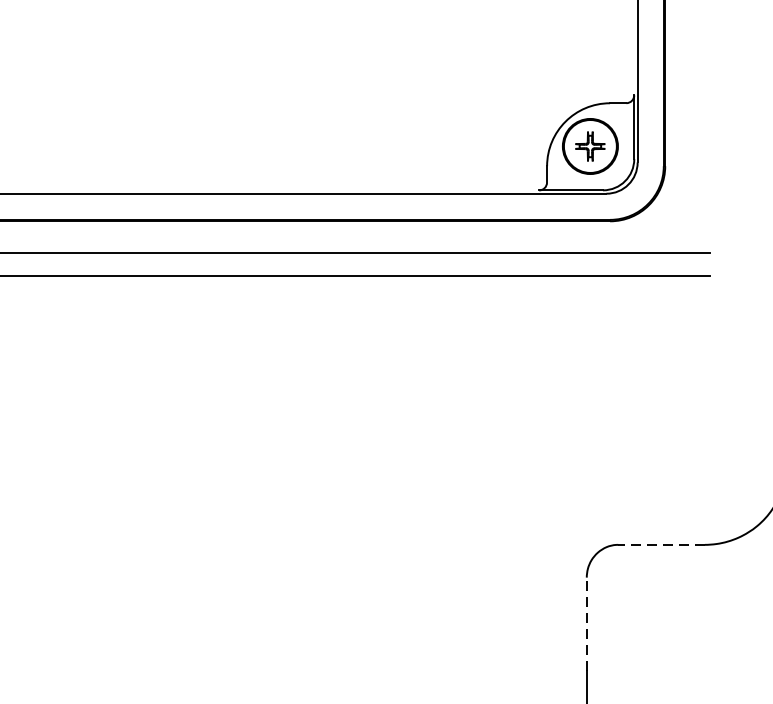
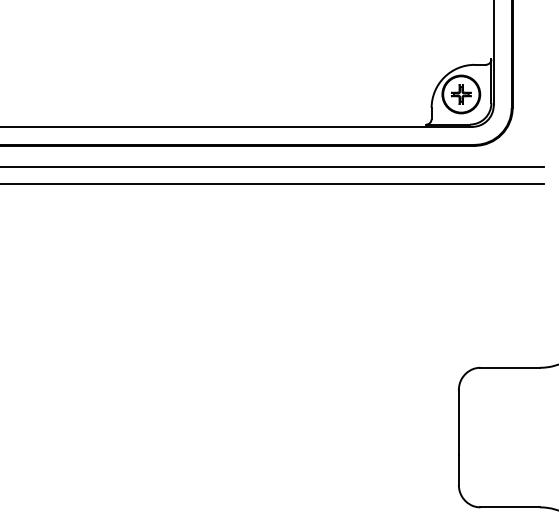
line: (662, 544) -> (510, 367), dashed -> solid
line: (586, 623) -> (458, 421), dashed -> solid

